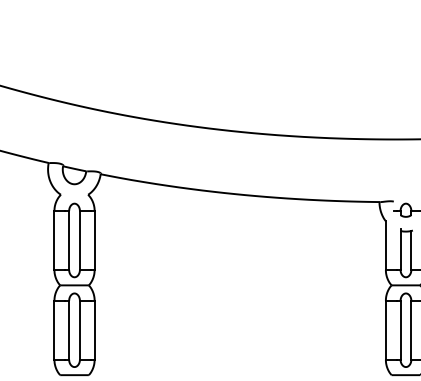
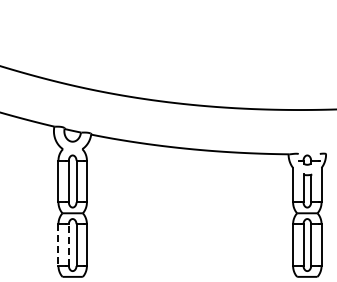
line: (54, 330) -> (58, 245), solid -> dashed
line: (68, 330) -> (68, 245), solid -> dashed

